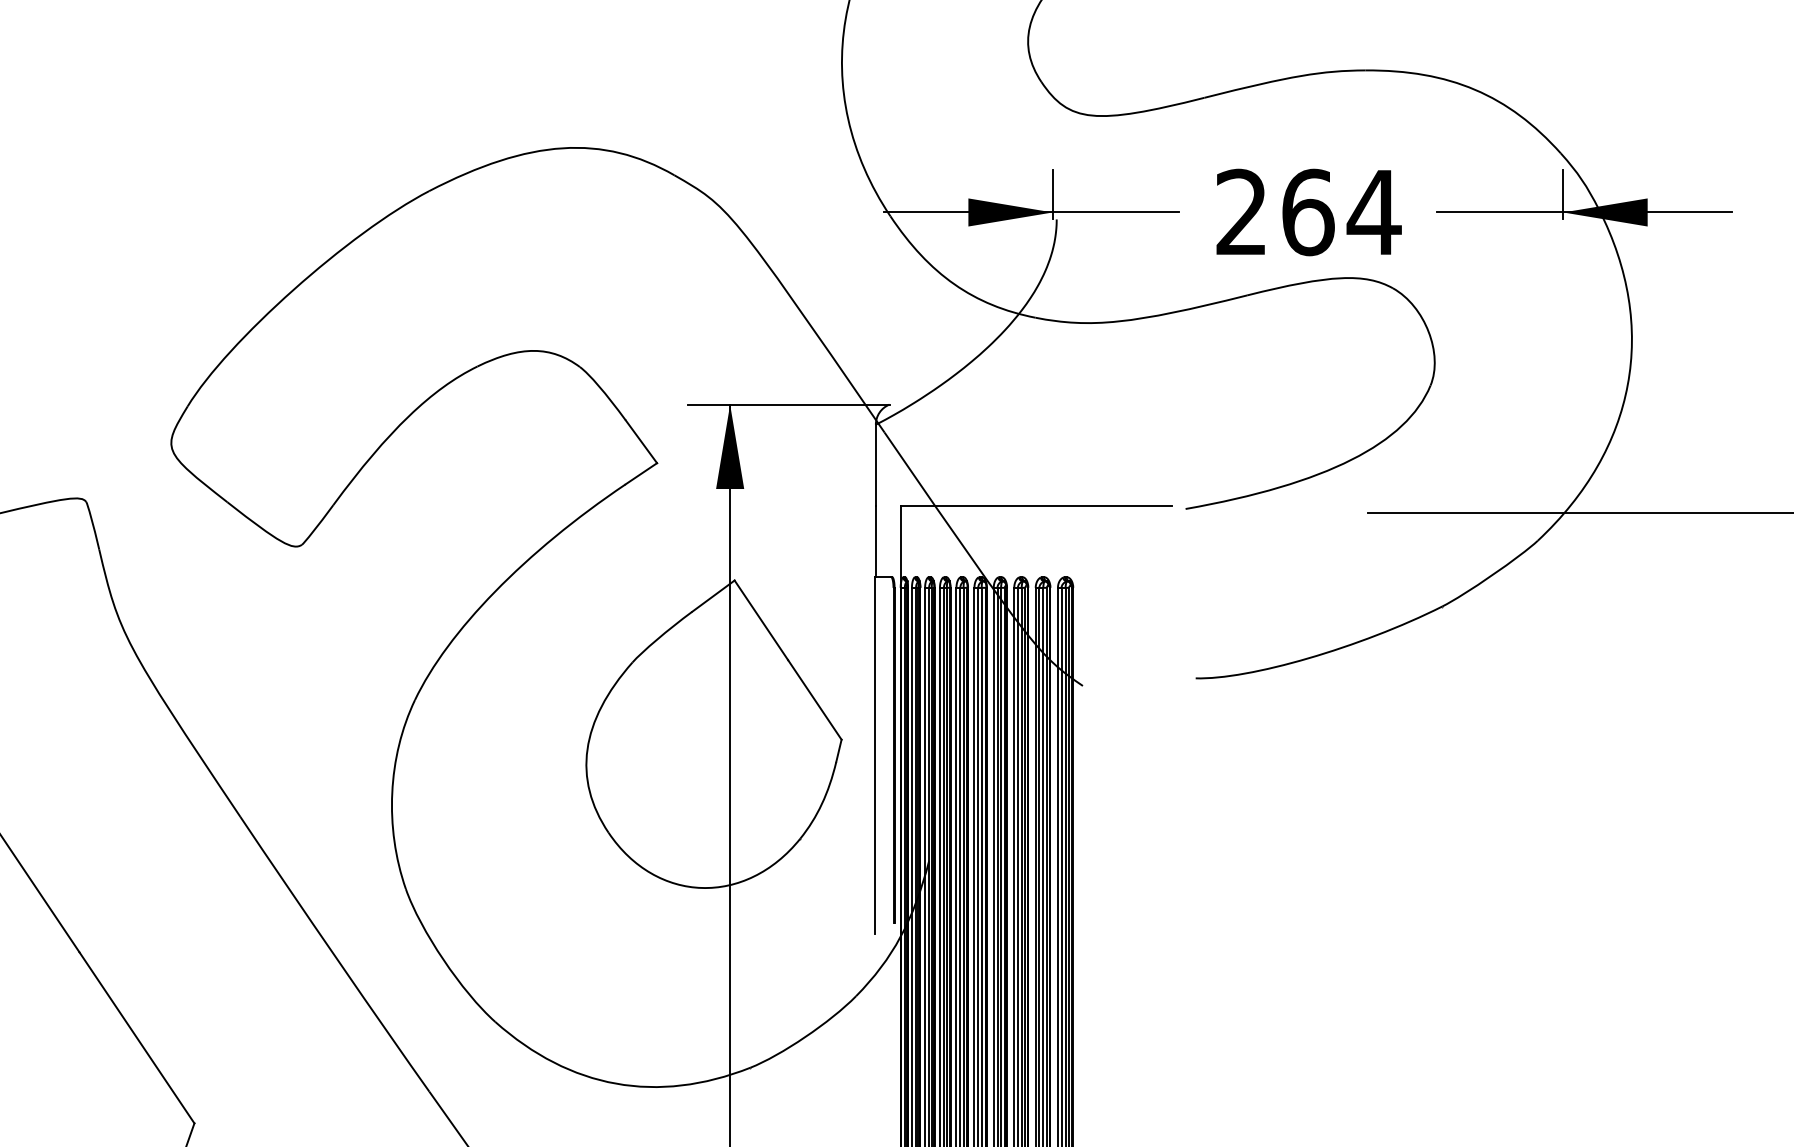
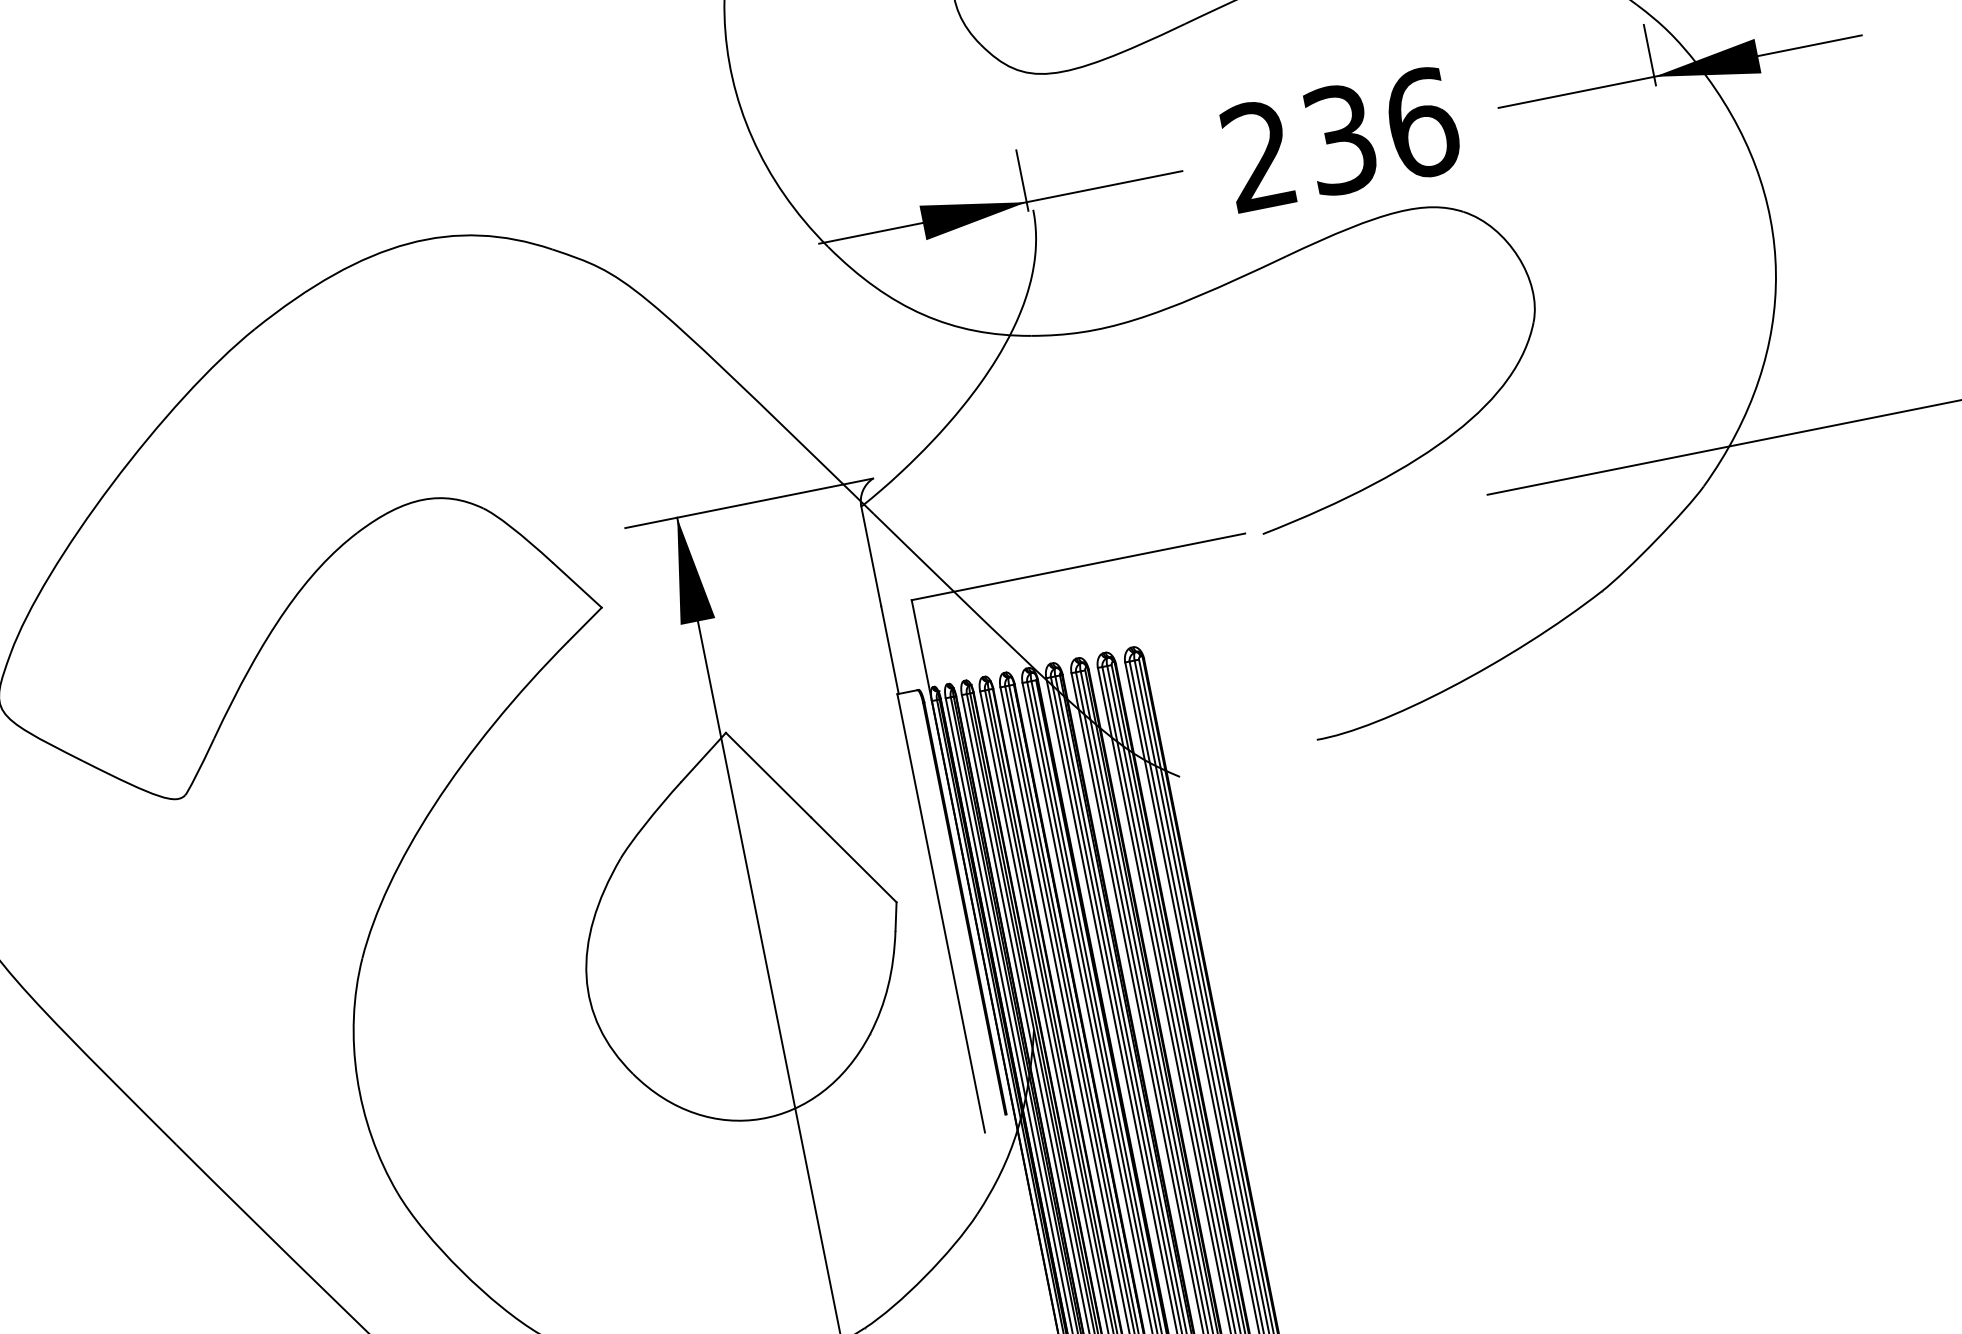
text: (1341, 212) -> (1381, 131), 264 -> 236

